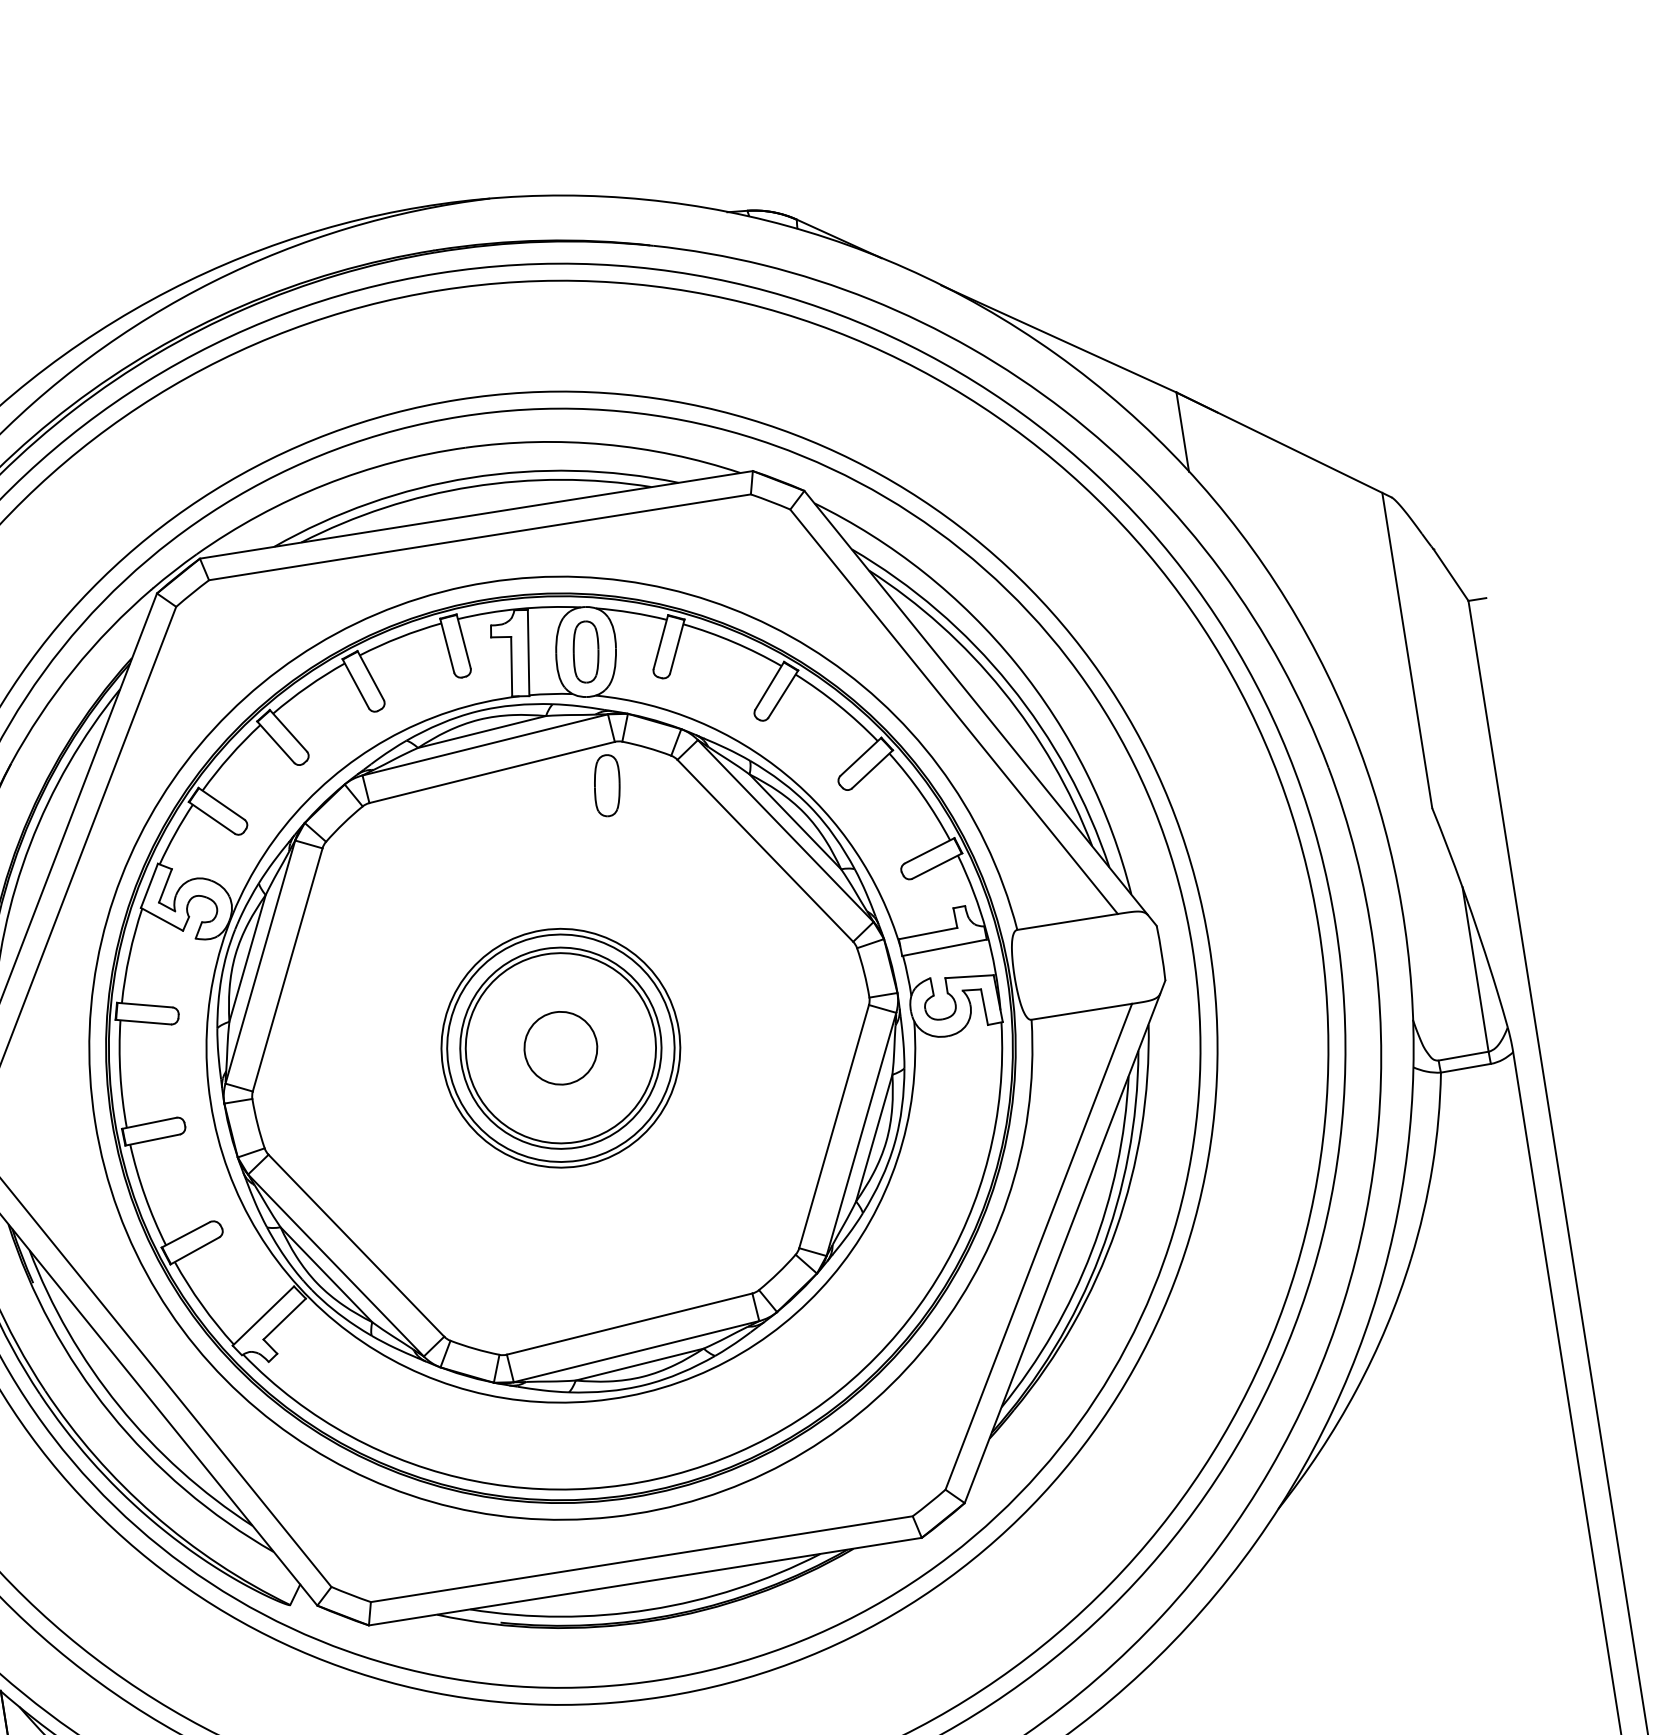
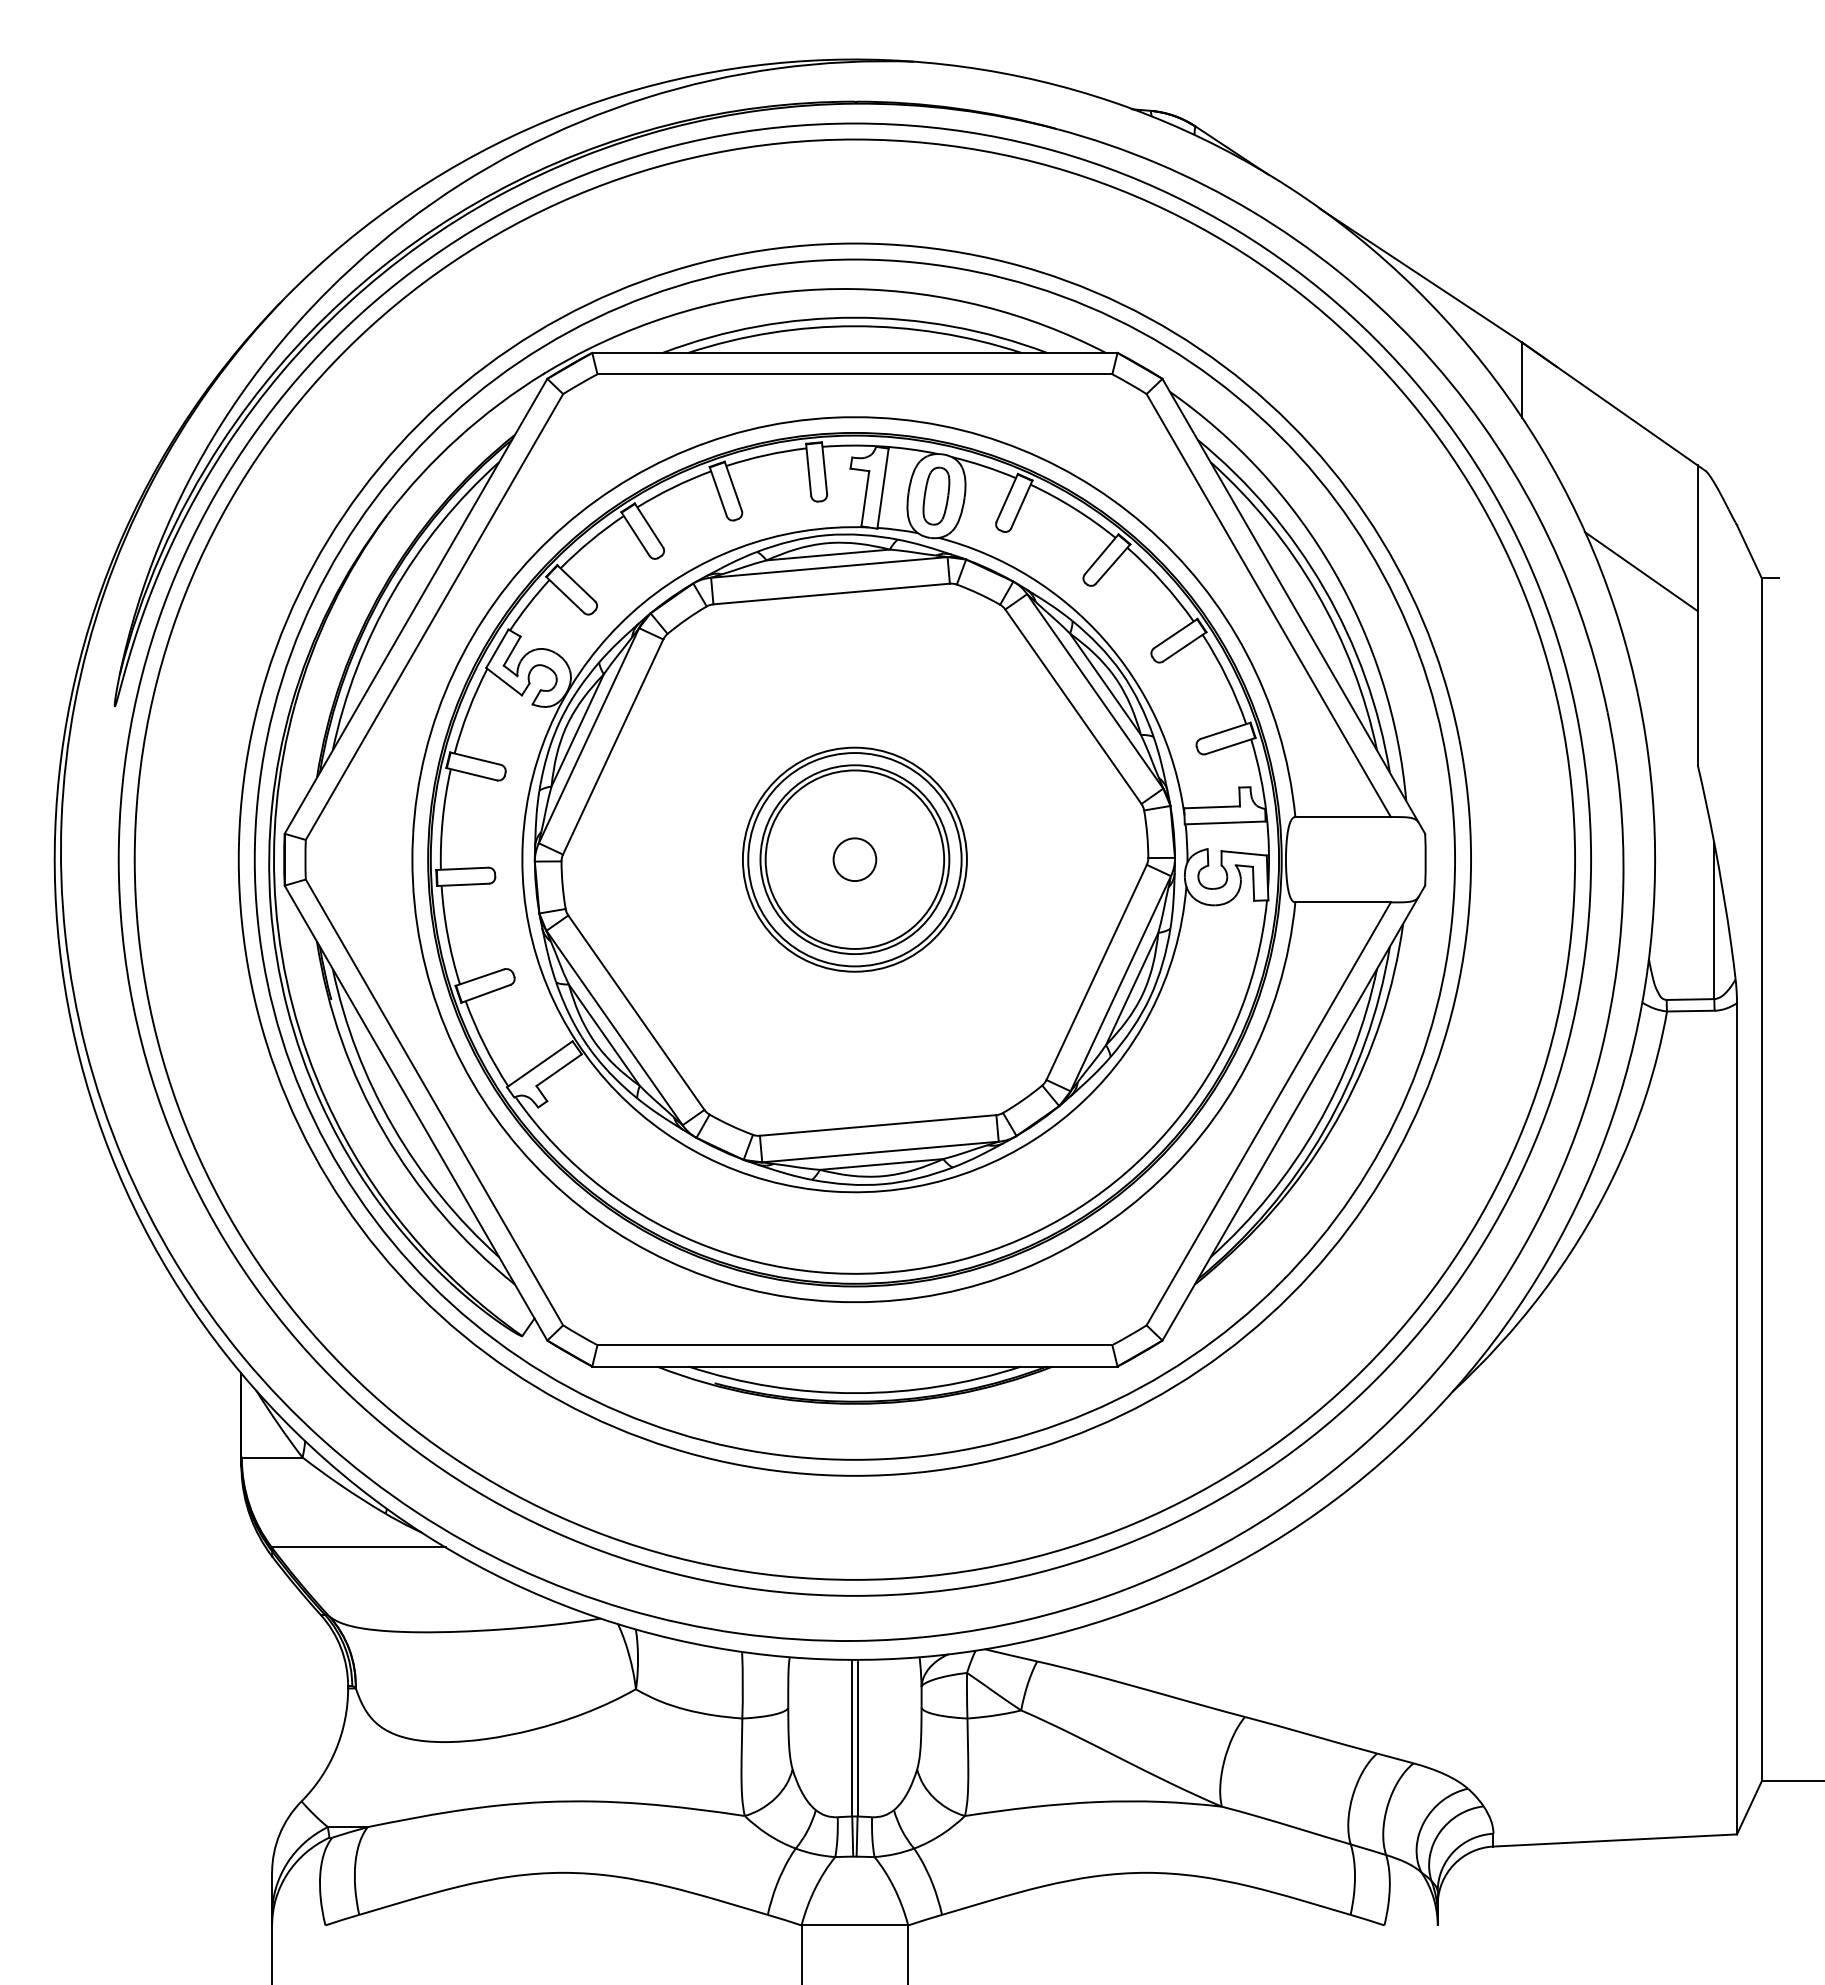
line: (1339, 613) -> (1640, 571), added
part: (607, 785) -> (936, 622), removed
circle: (560, 1048) -> (854, 859), size x0.62

